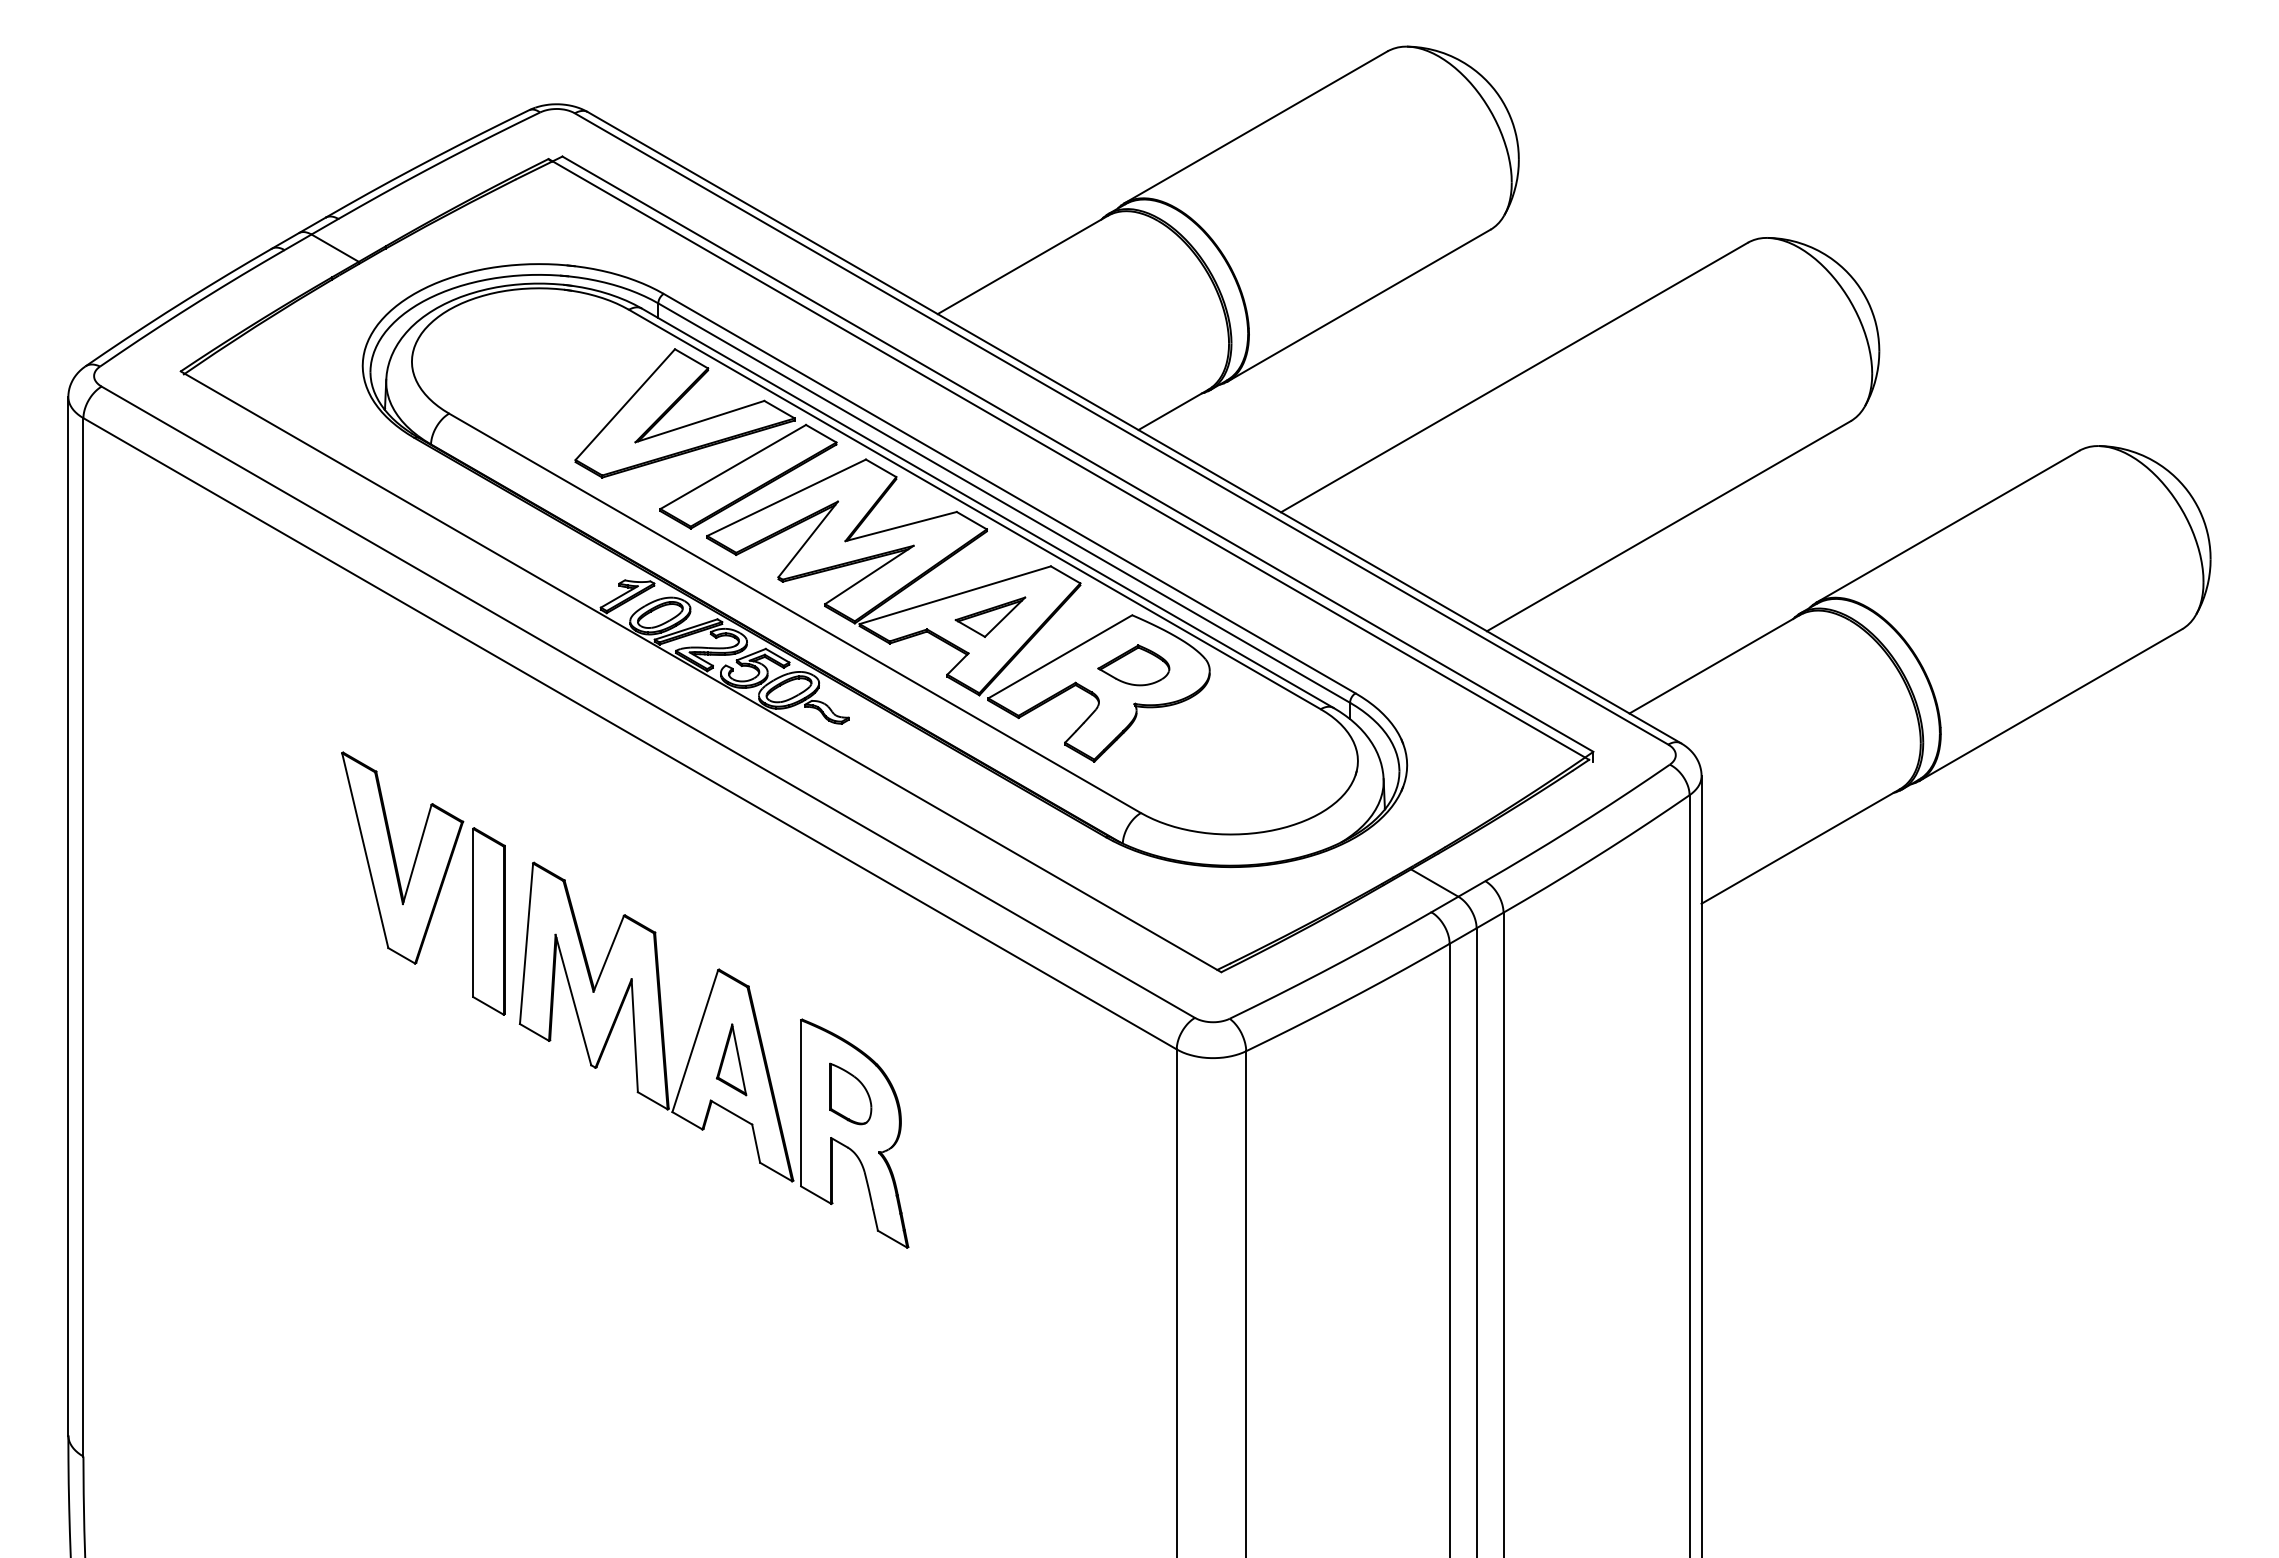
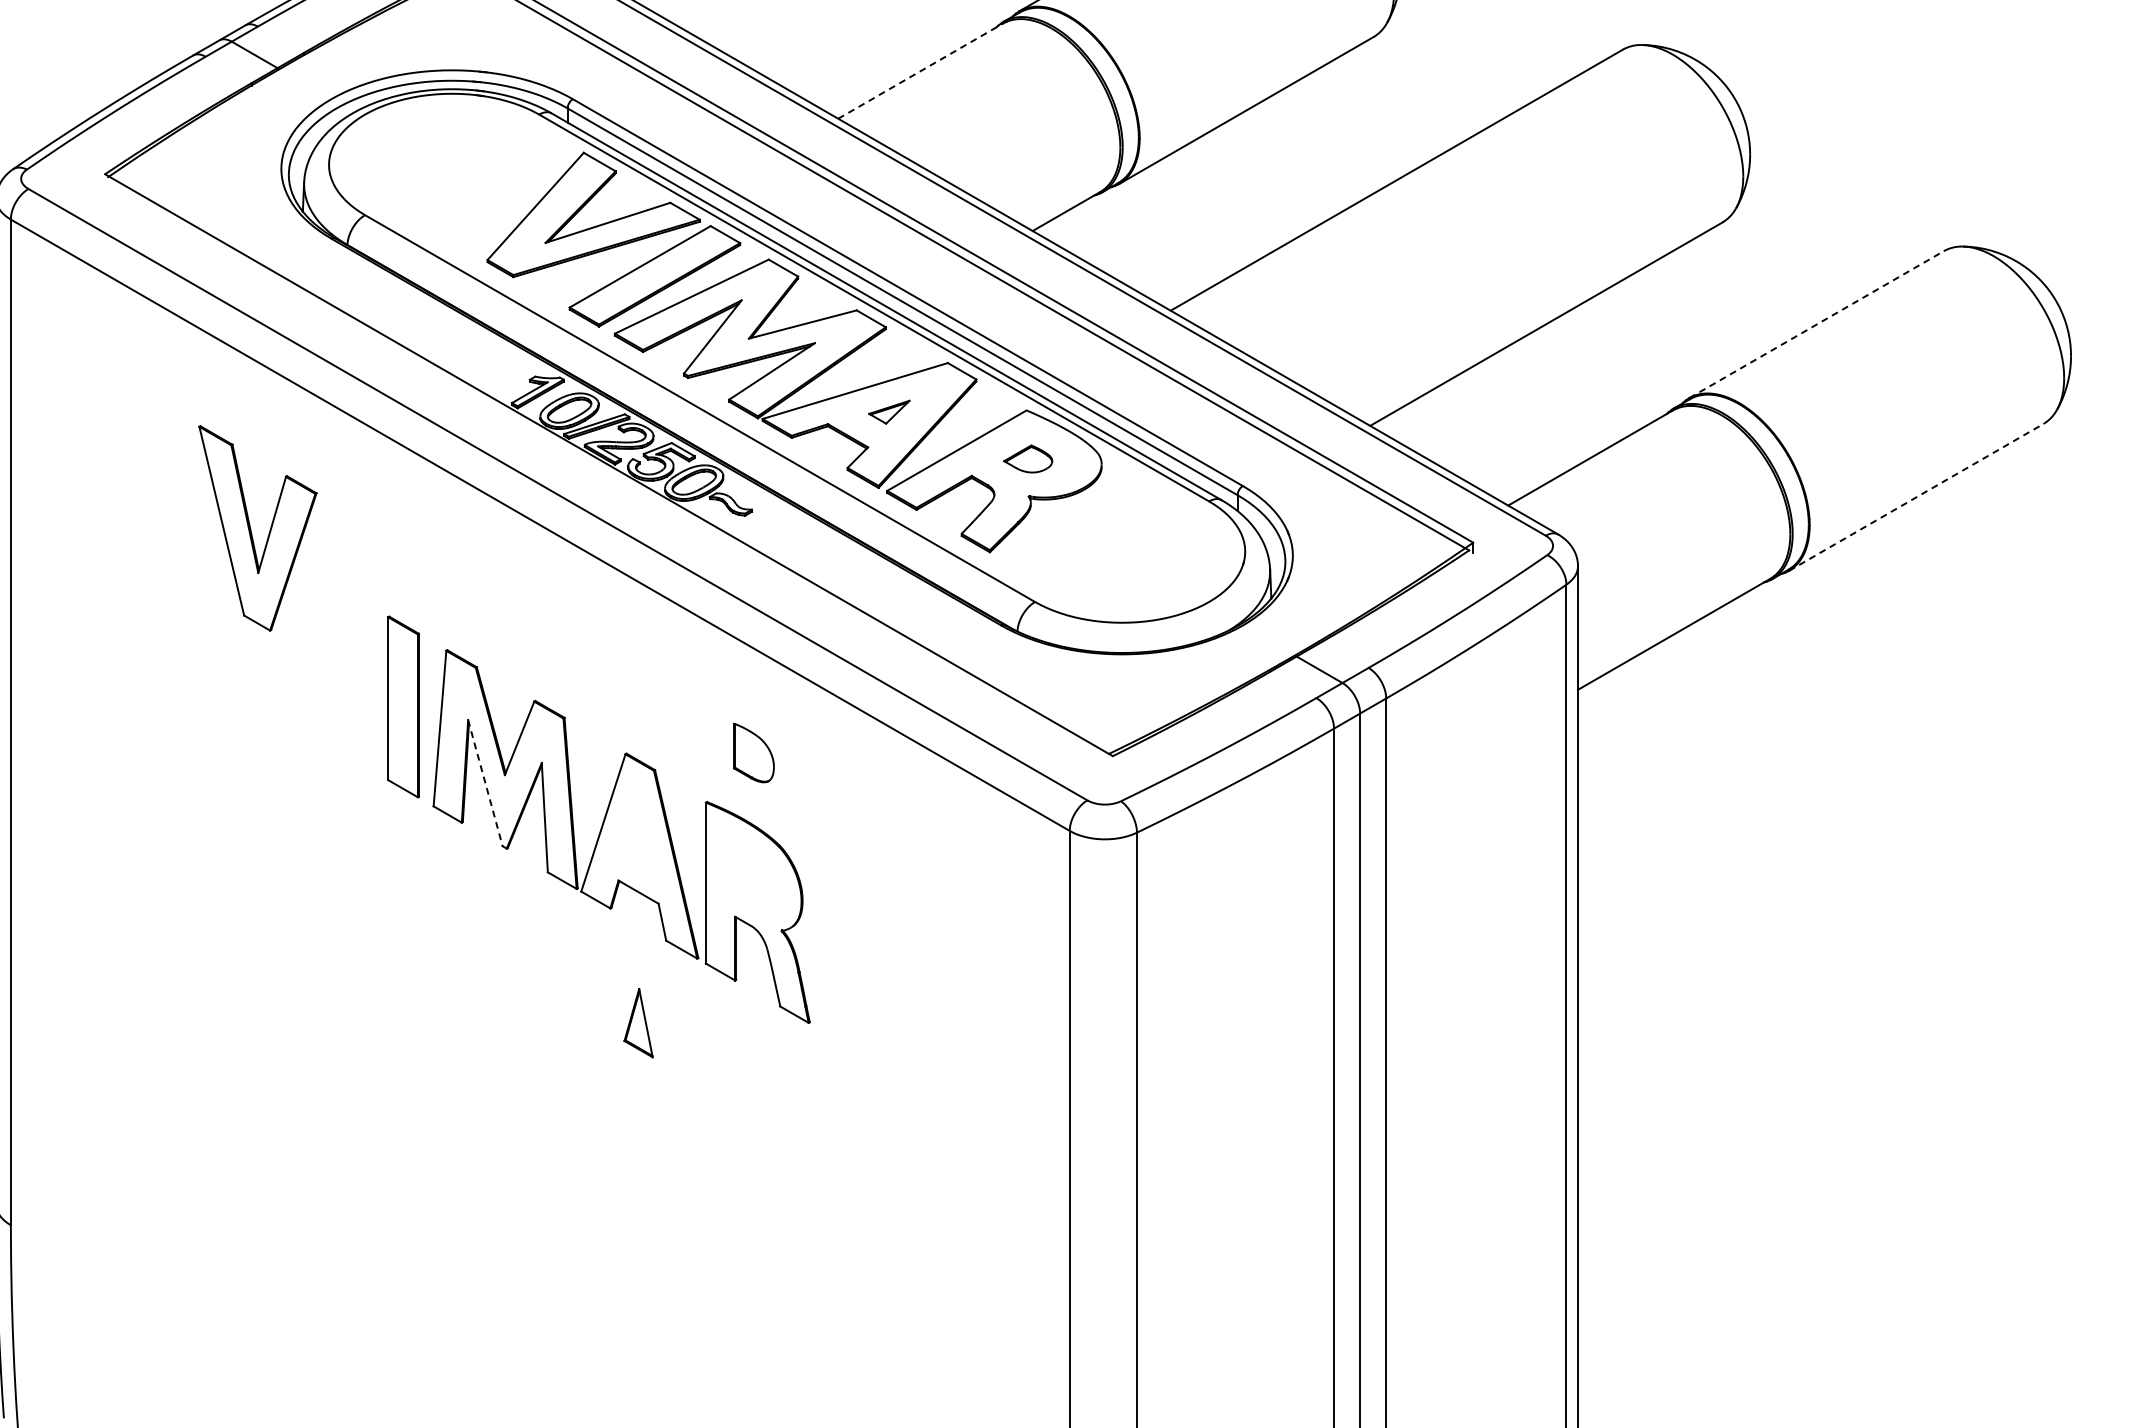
line: (1023, 264) -> (921, 70), solid -> dashed
line: (1947, 526) -> (1816, 324), solid -> dashed
part: (990, 616) -> (889, 411), size x0.6
part: (1133, 665) -> (1027, 459), size x0.7
line: (2050, 705) -> (1915, 497), solid -> dashed
part: (395, 857) -> (251, 527), moved
line: (573, 1000) -> (485, 783), solid -> dashed
part: (731, 1059) -> (638, 1022), moved
part: (850, 1093) -> (753, 752), moved

